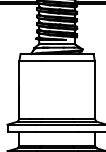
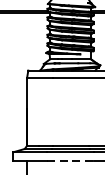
line: (57, 132) -> (71, 161), solid -> dashed

